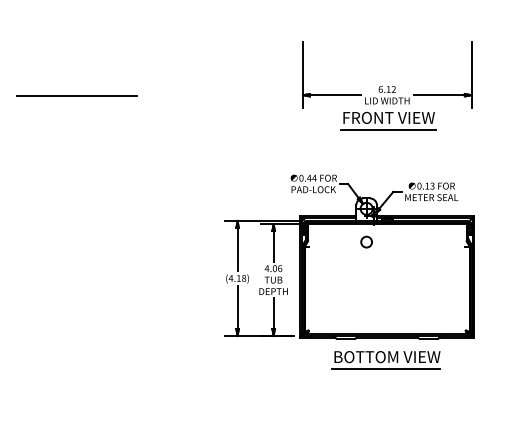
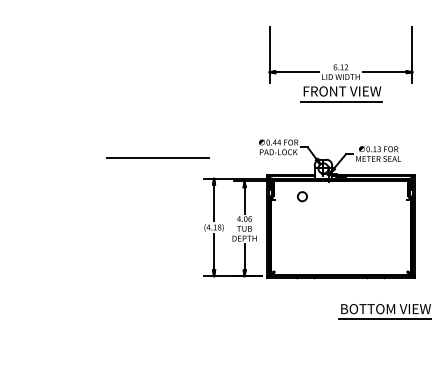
line: (76, 95) -> (157, 157), moved
circle: (366, 241) -> (302, 196), moved
part: (385, 359) -> (384, 311), moved

